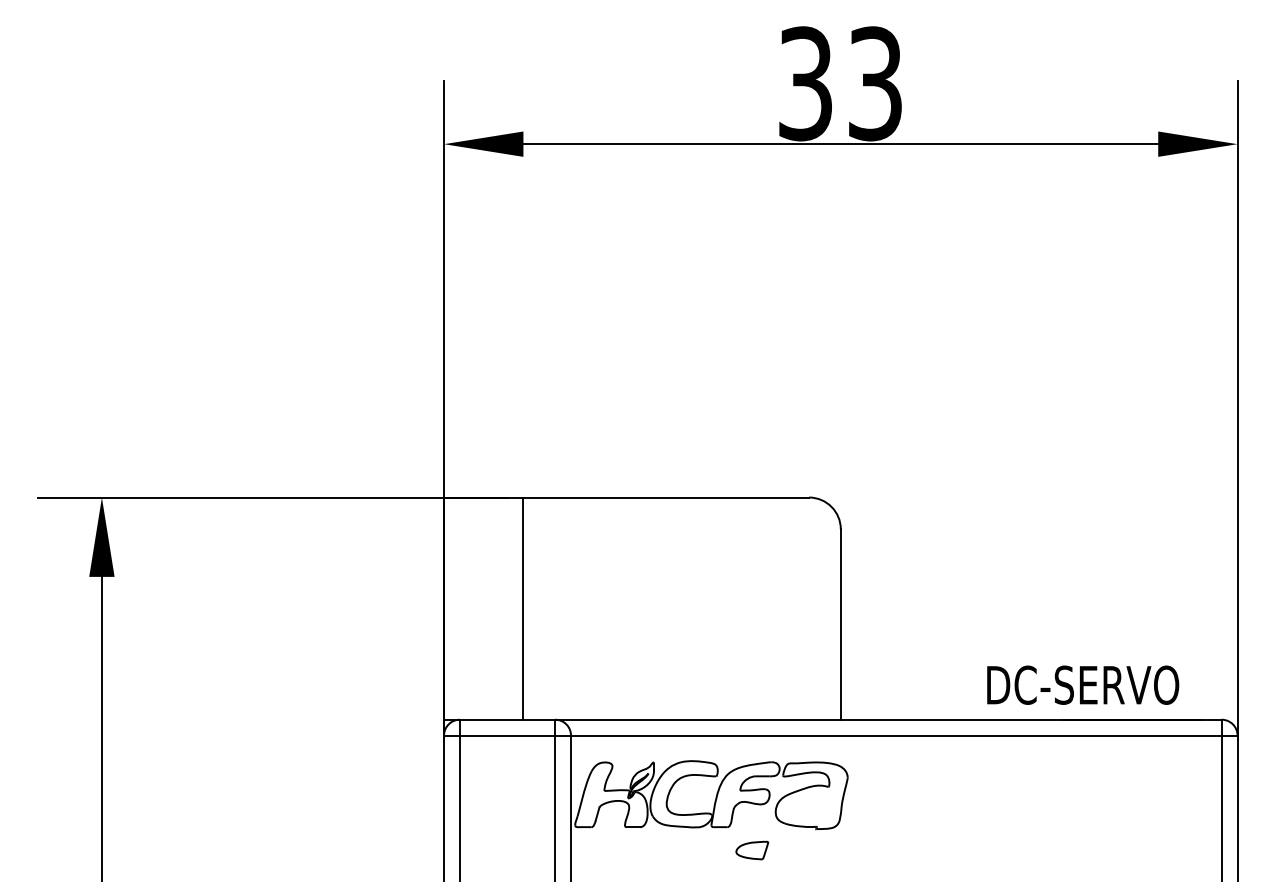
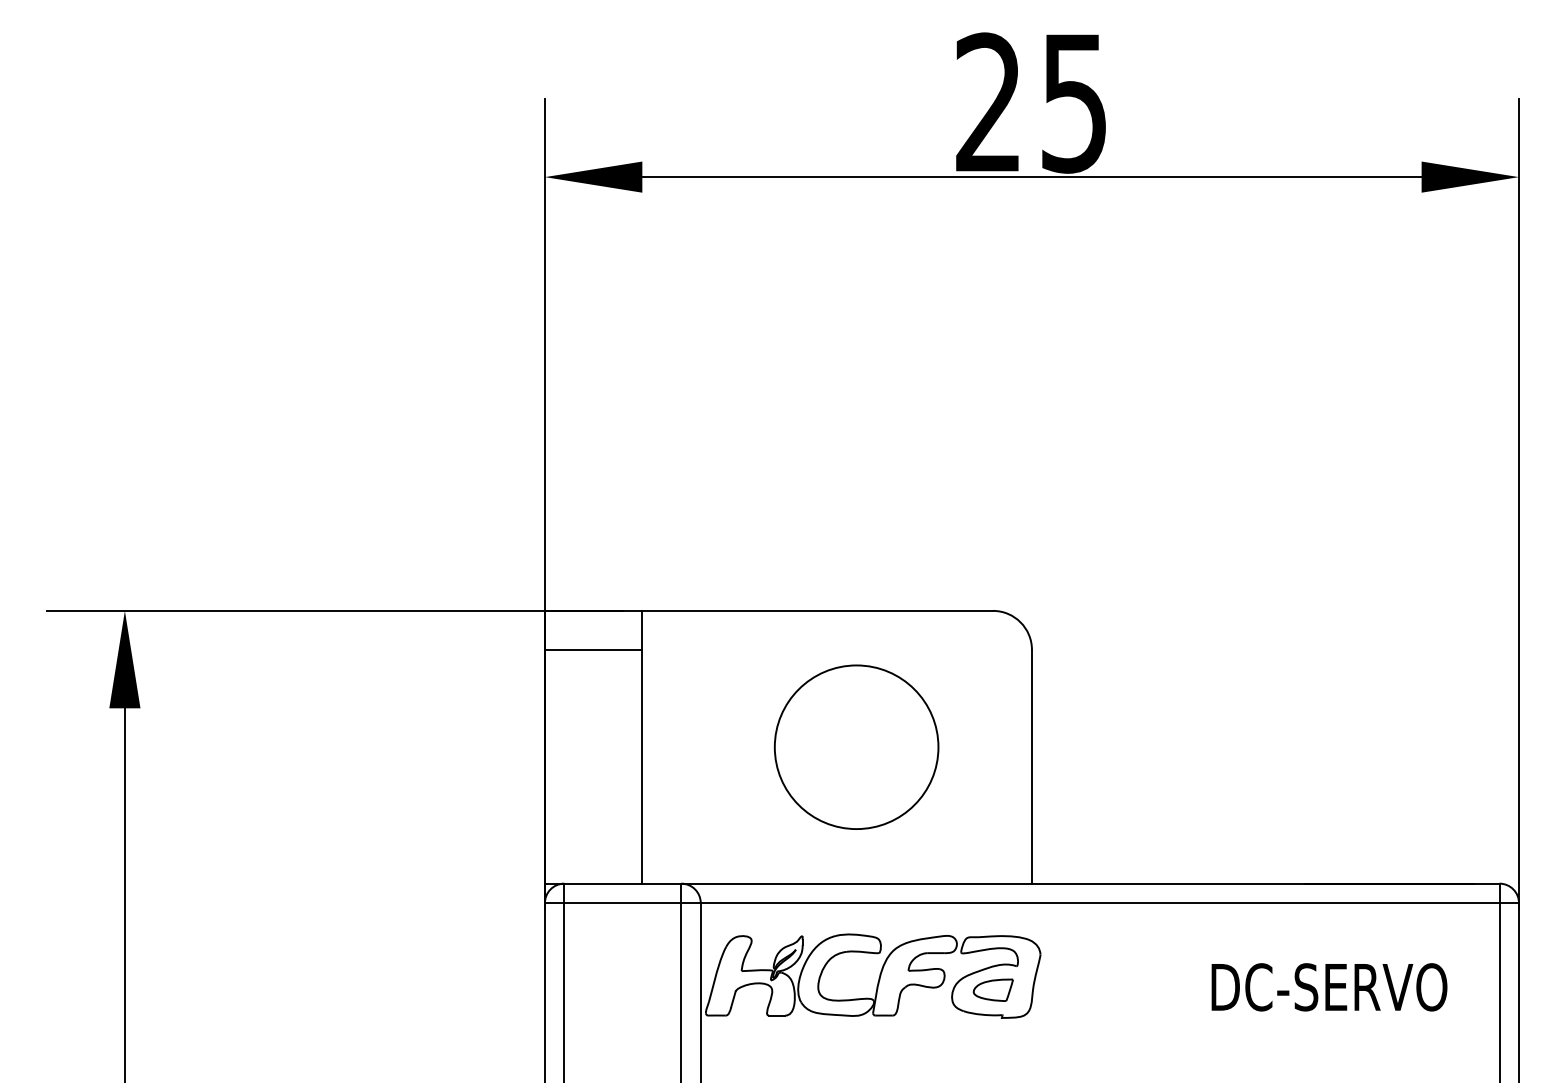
text: (840, 83) -> (1031, 102), 33 -> 25
line: (483, 528) -> (593, 649), added
circle: (697, 607) -> (856, 746), added
text: (1083, 685) -> (1329, 987), moved
part: (751, 849) -> (992, 989), moved

